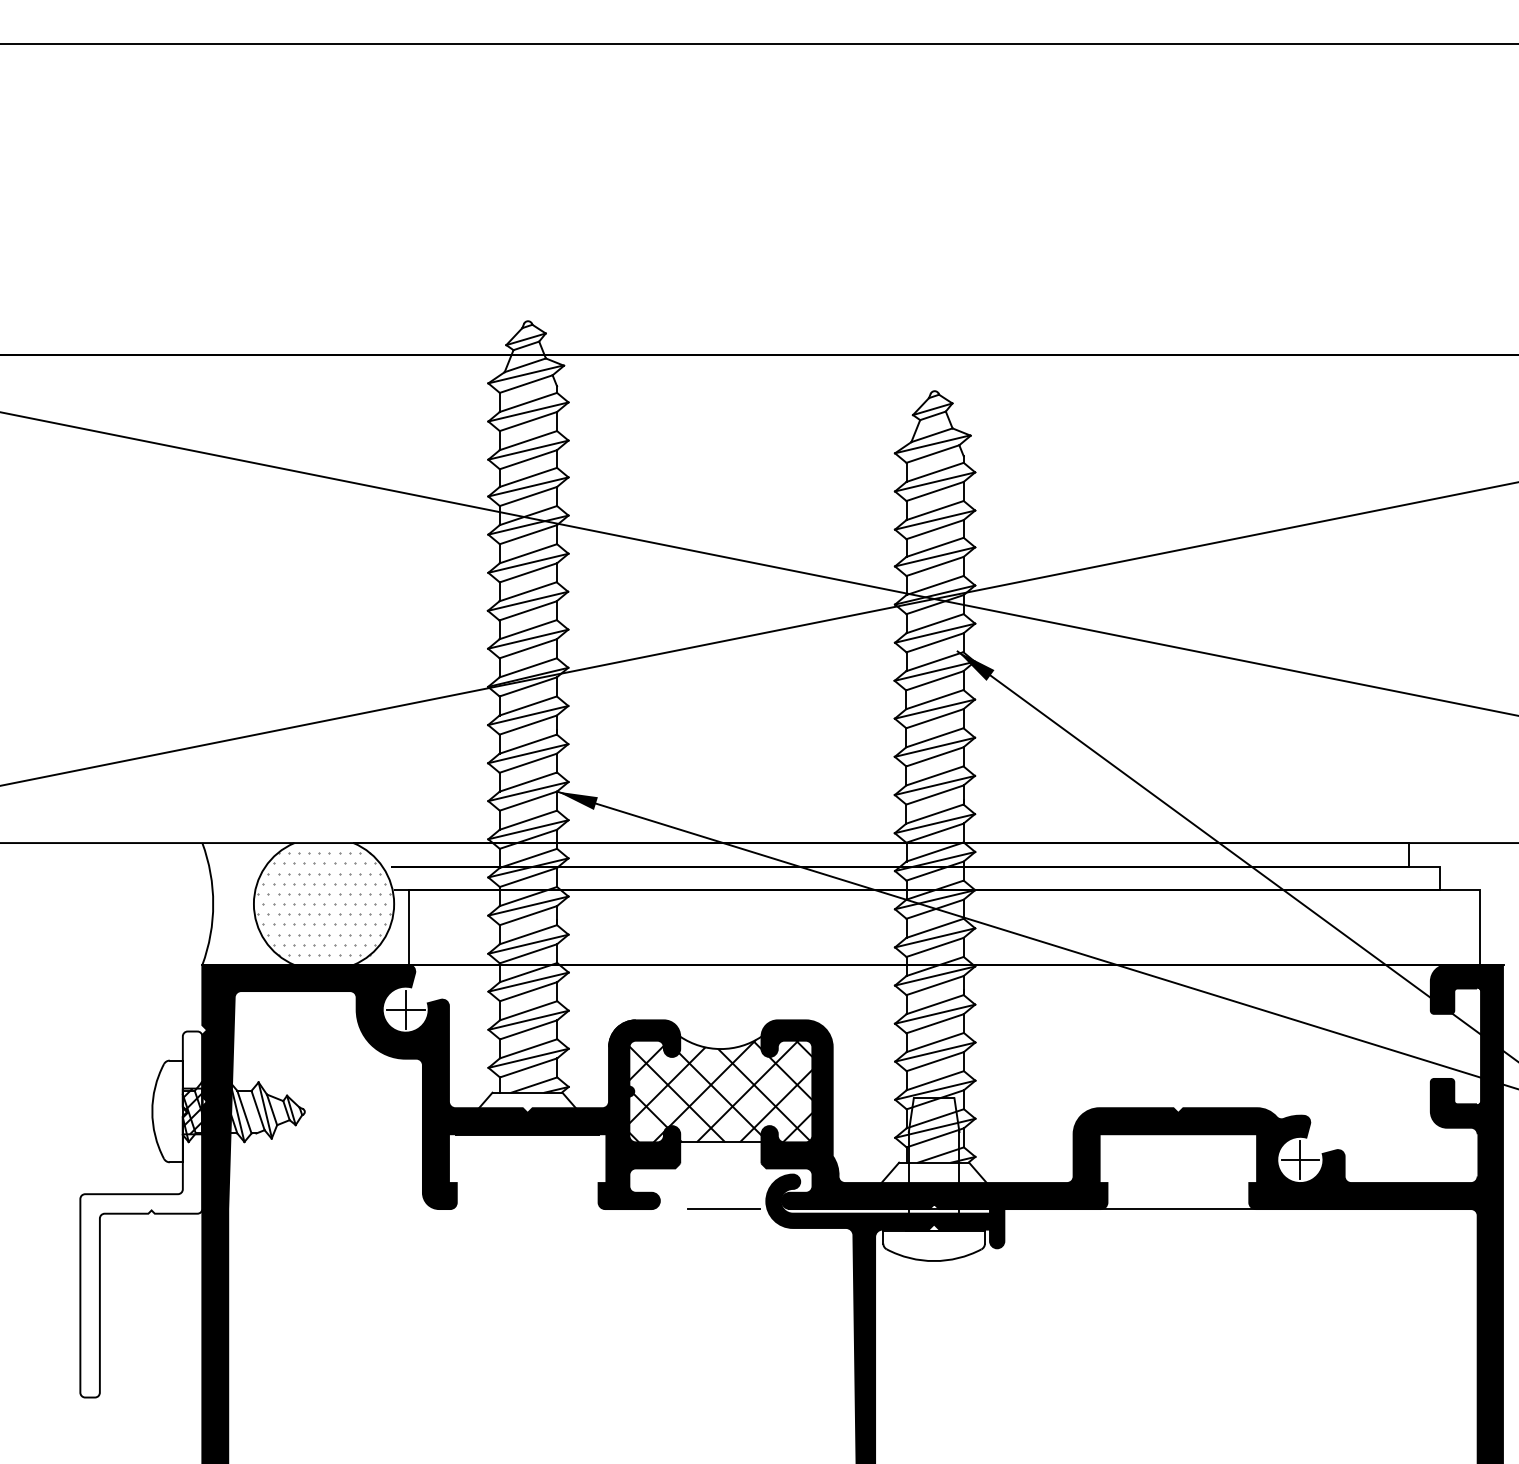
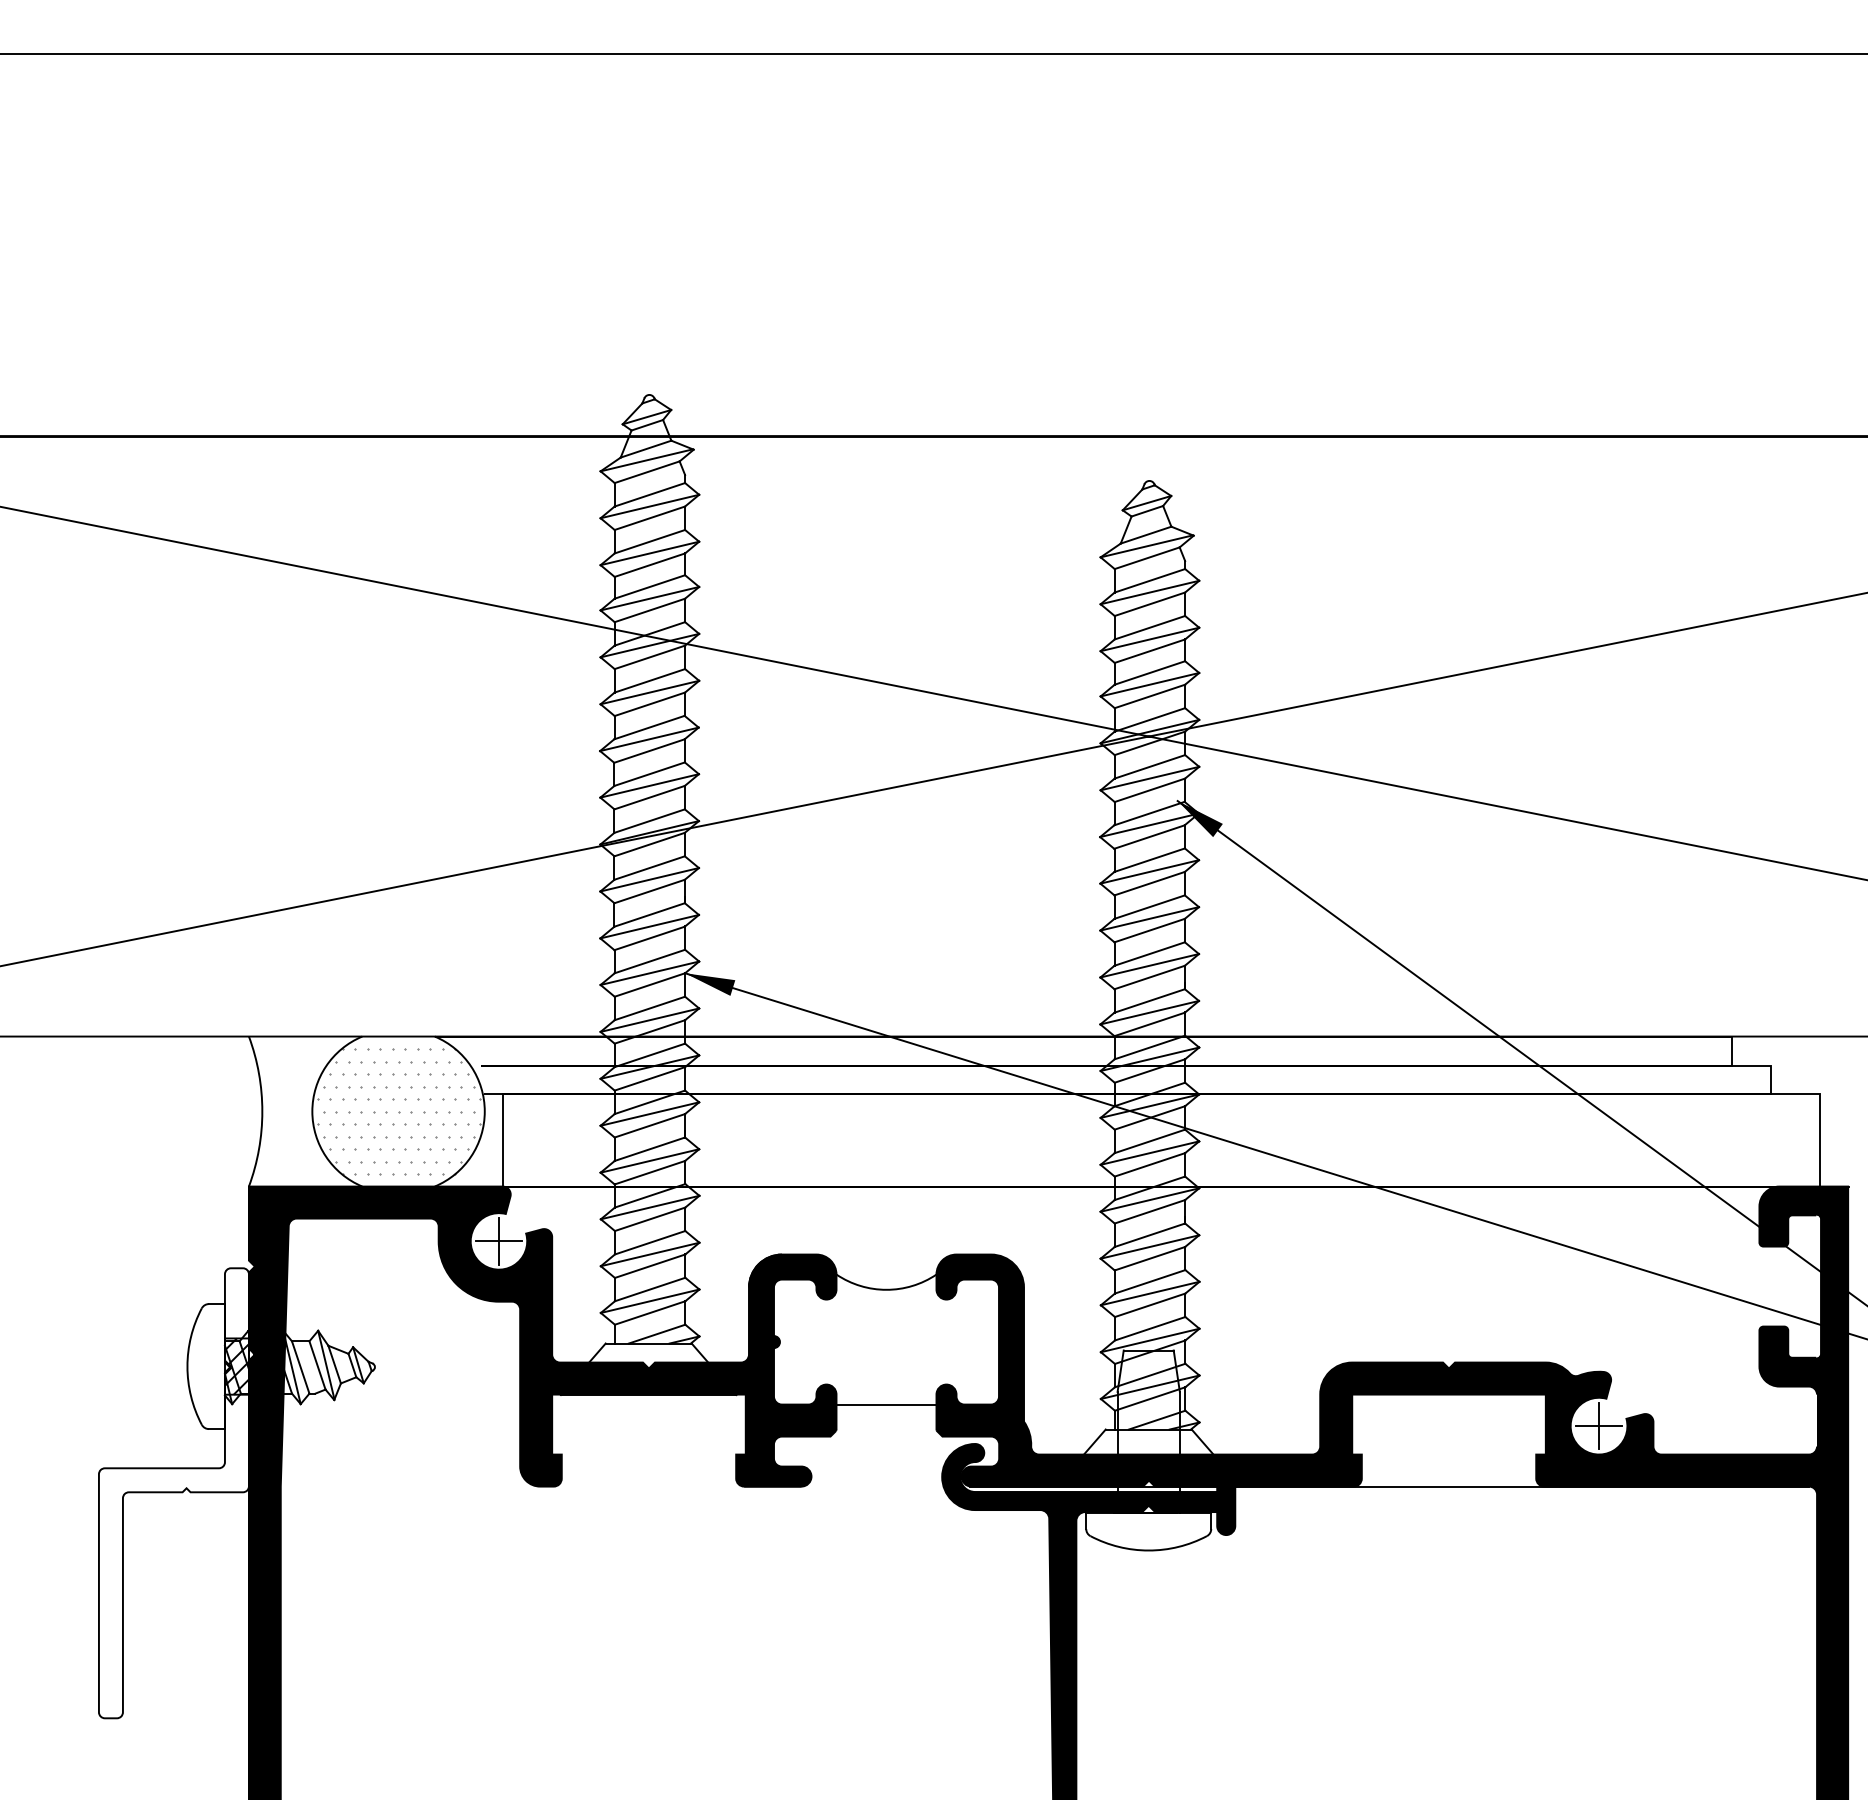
hatch: (720, 1091) -> (886, 1341), removed
line: (724, 1209) -> (890, 1486), removed

